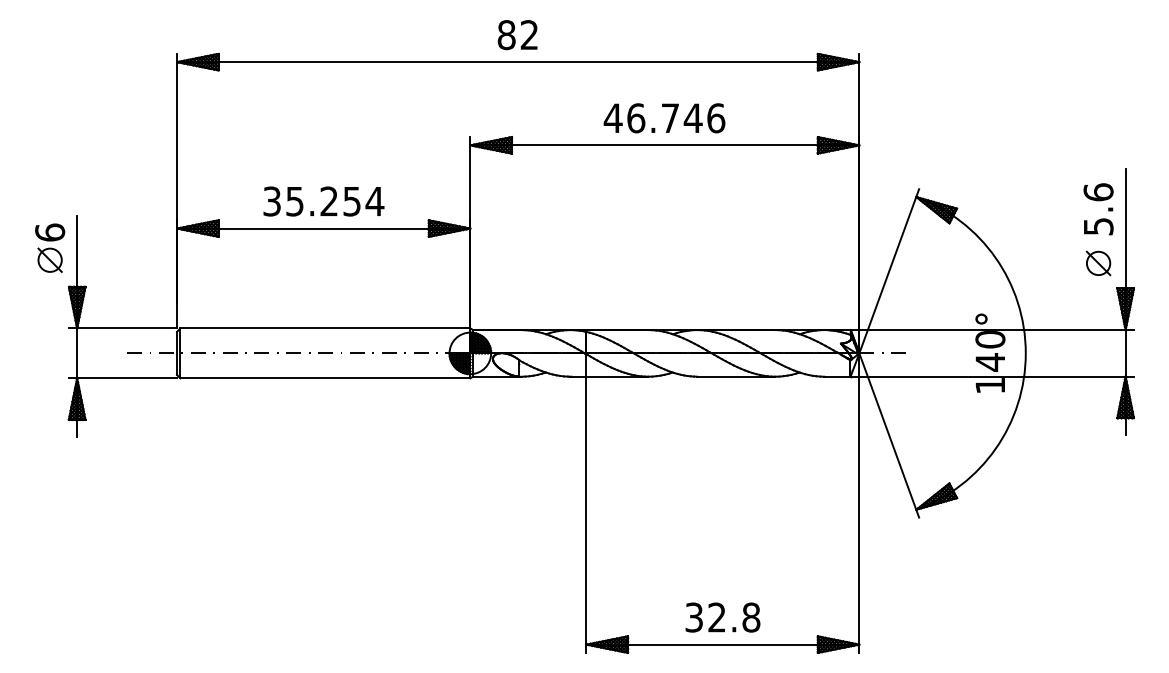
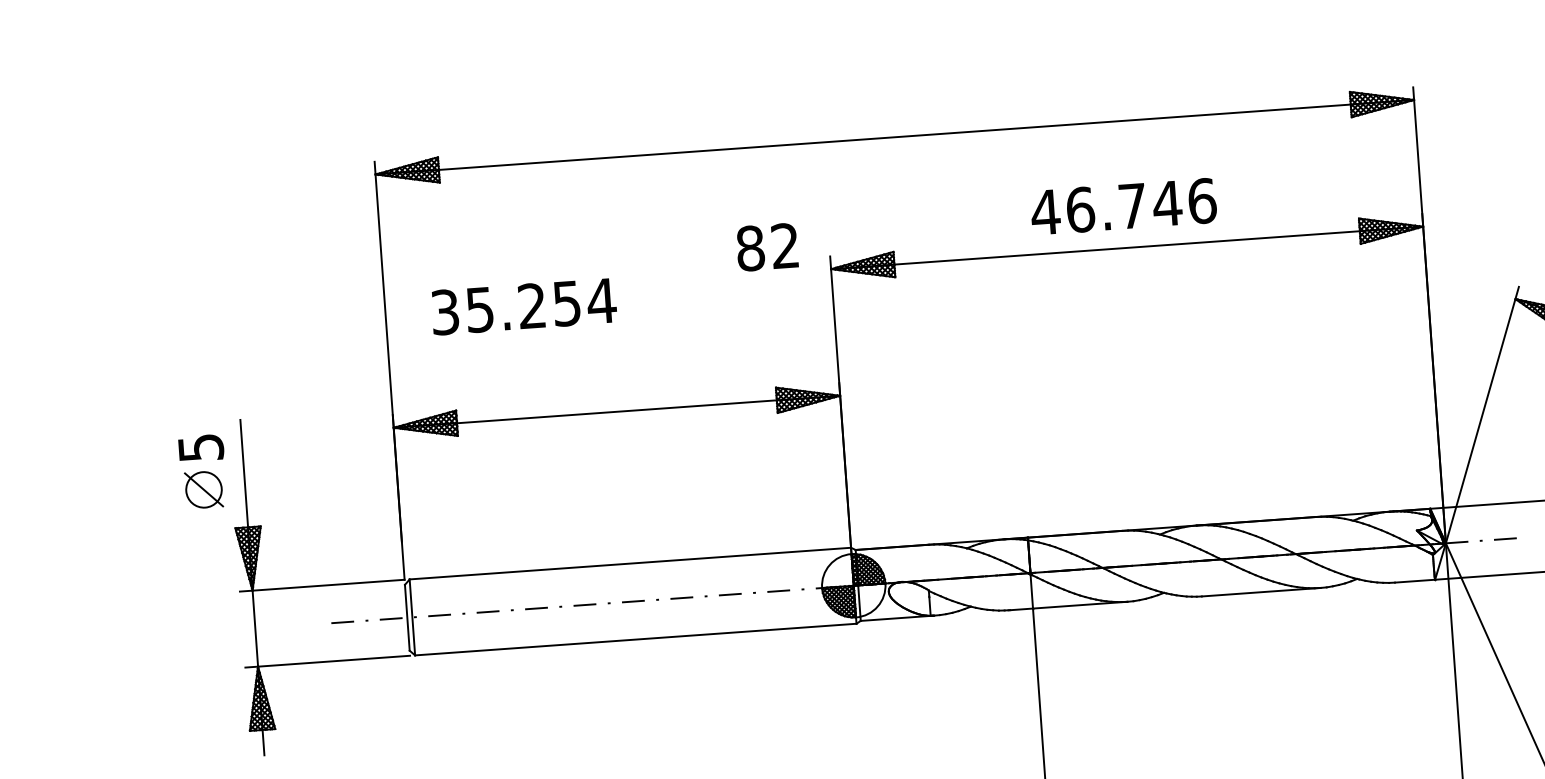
text: (517, 35) -> (767, 247), moved
text: (323, 201) -> (523, 306), moved
text: (50, 232) -> (201, 447), 6 -> 5

